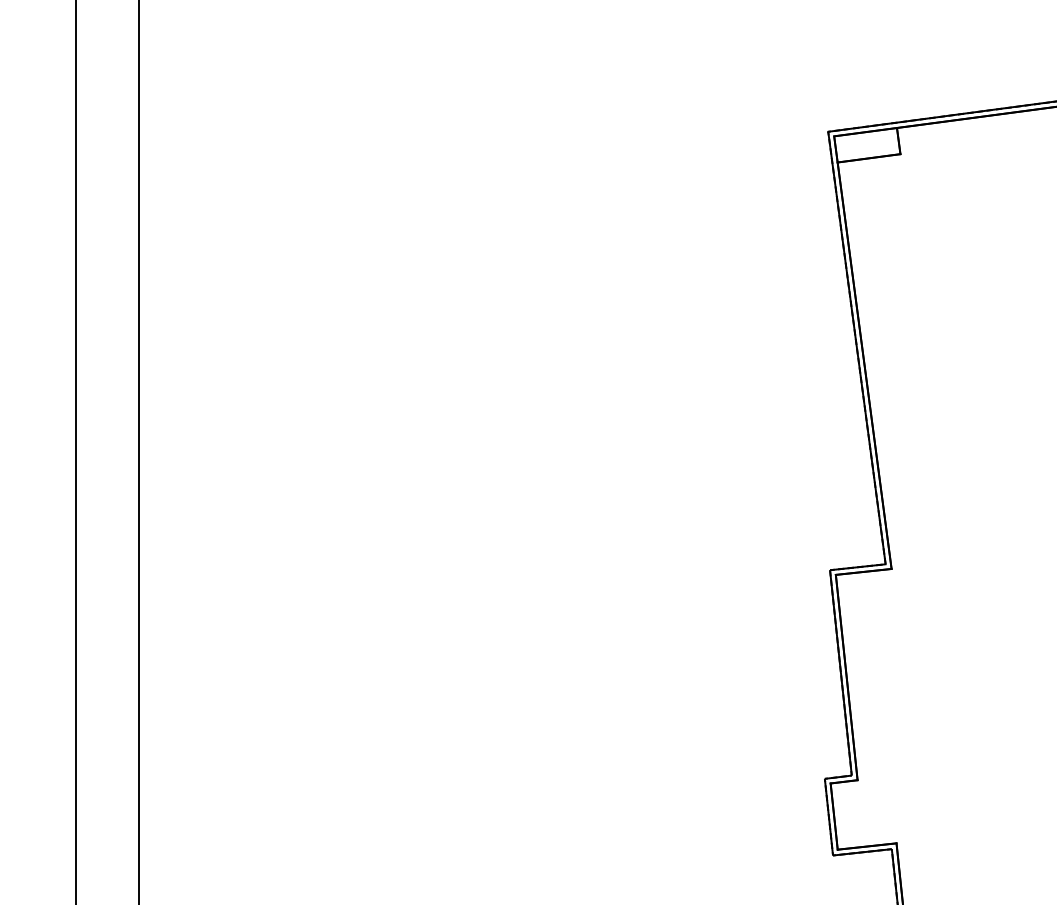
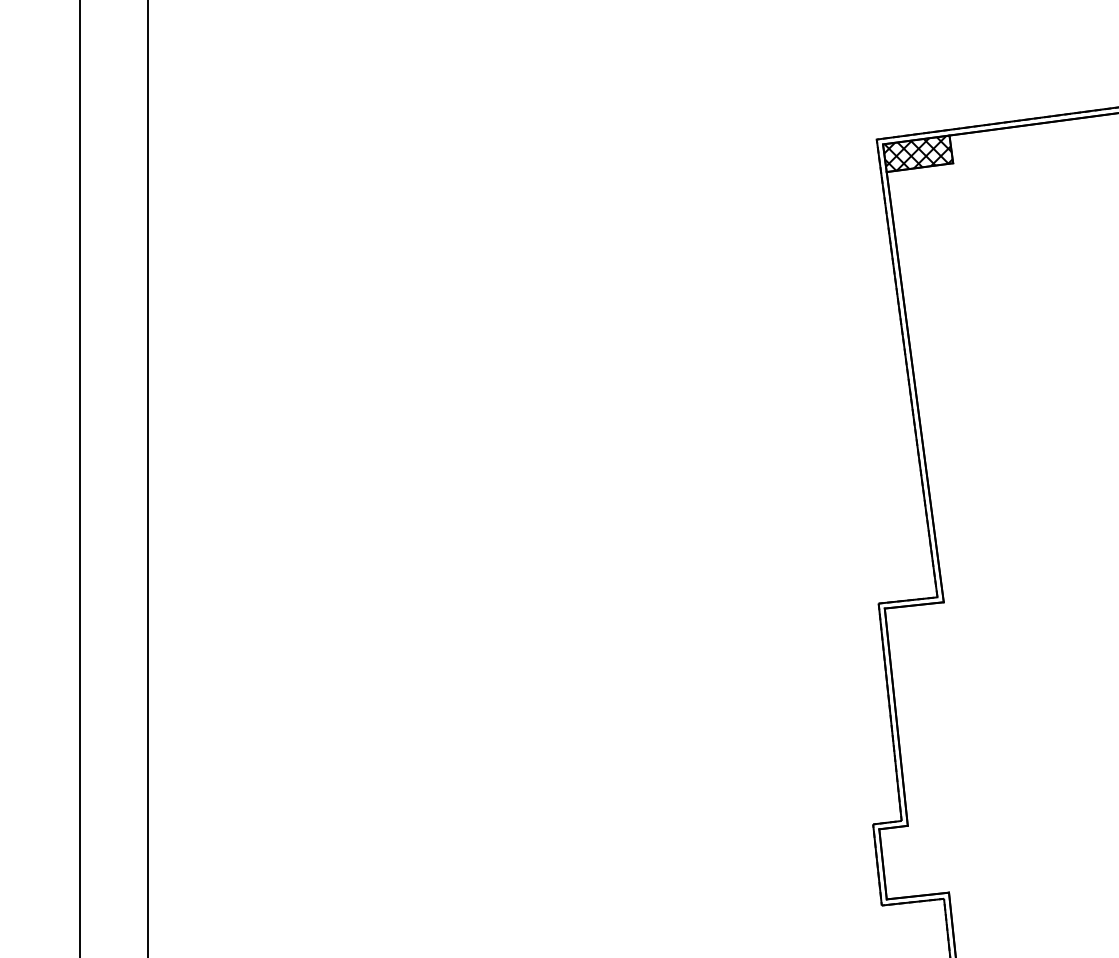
hatch: (867, 144) -> (918, 153), added

